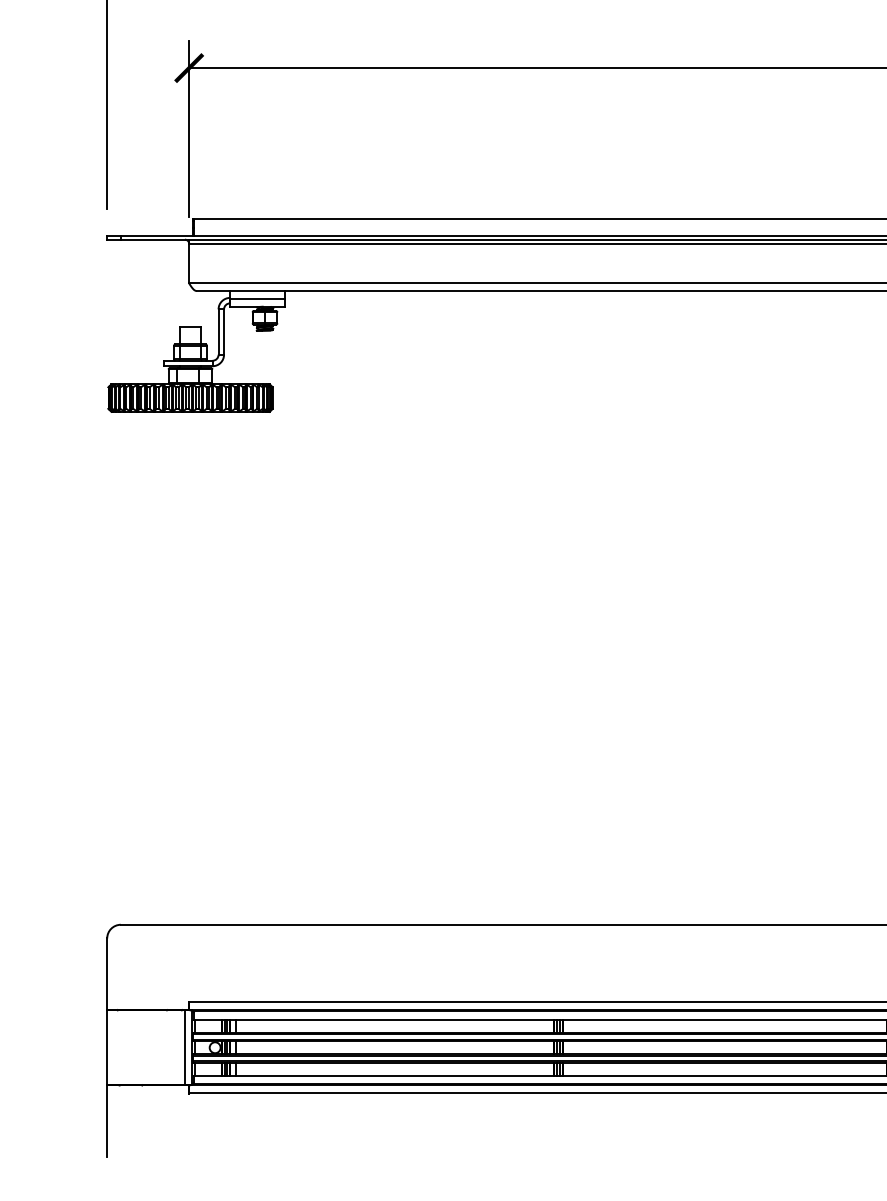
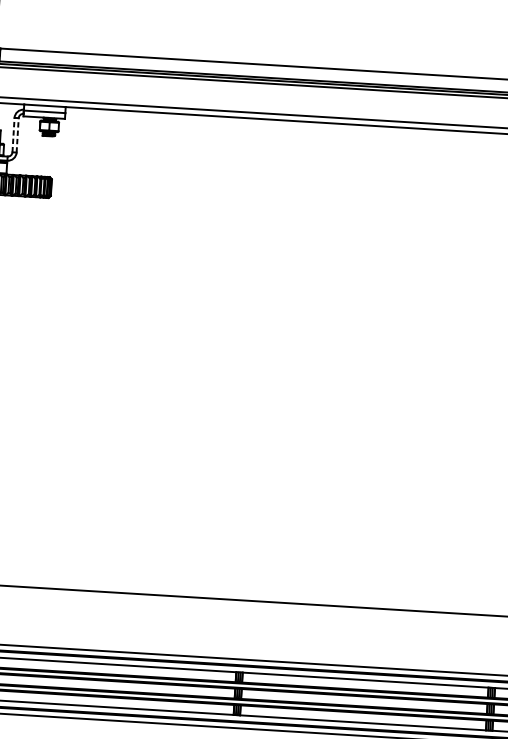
line: (218, 332) -> (13, 135), solid -> dashed
line: (224, 332) -> (18, 135), solid -> dashed

